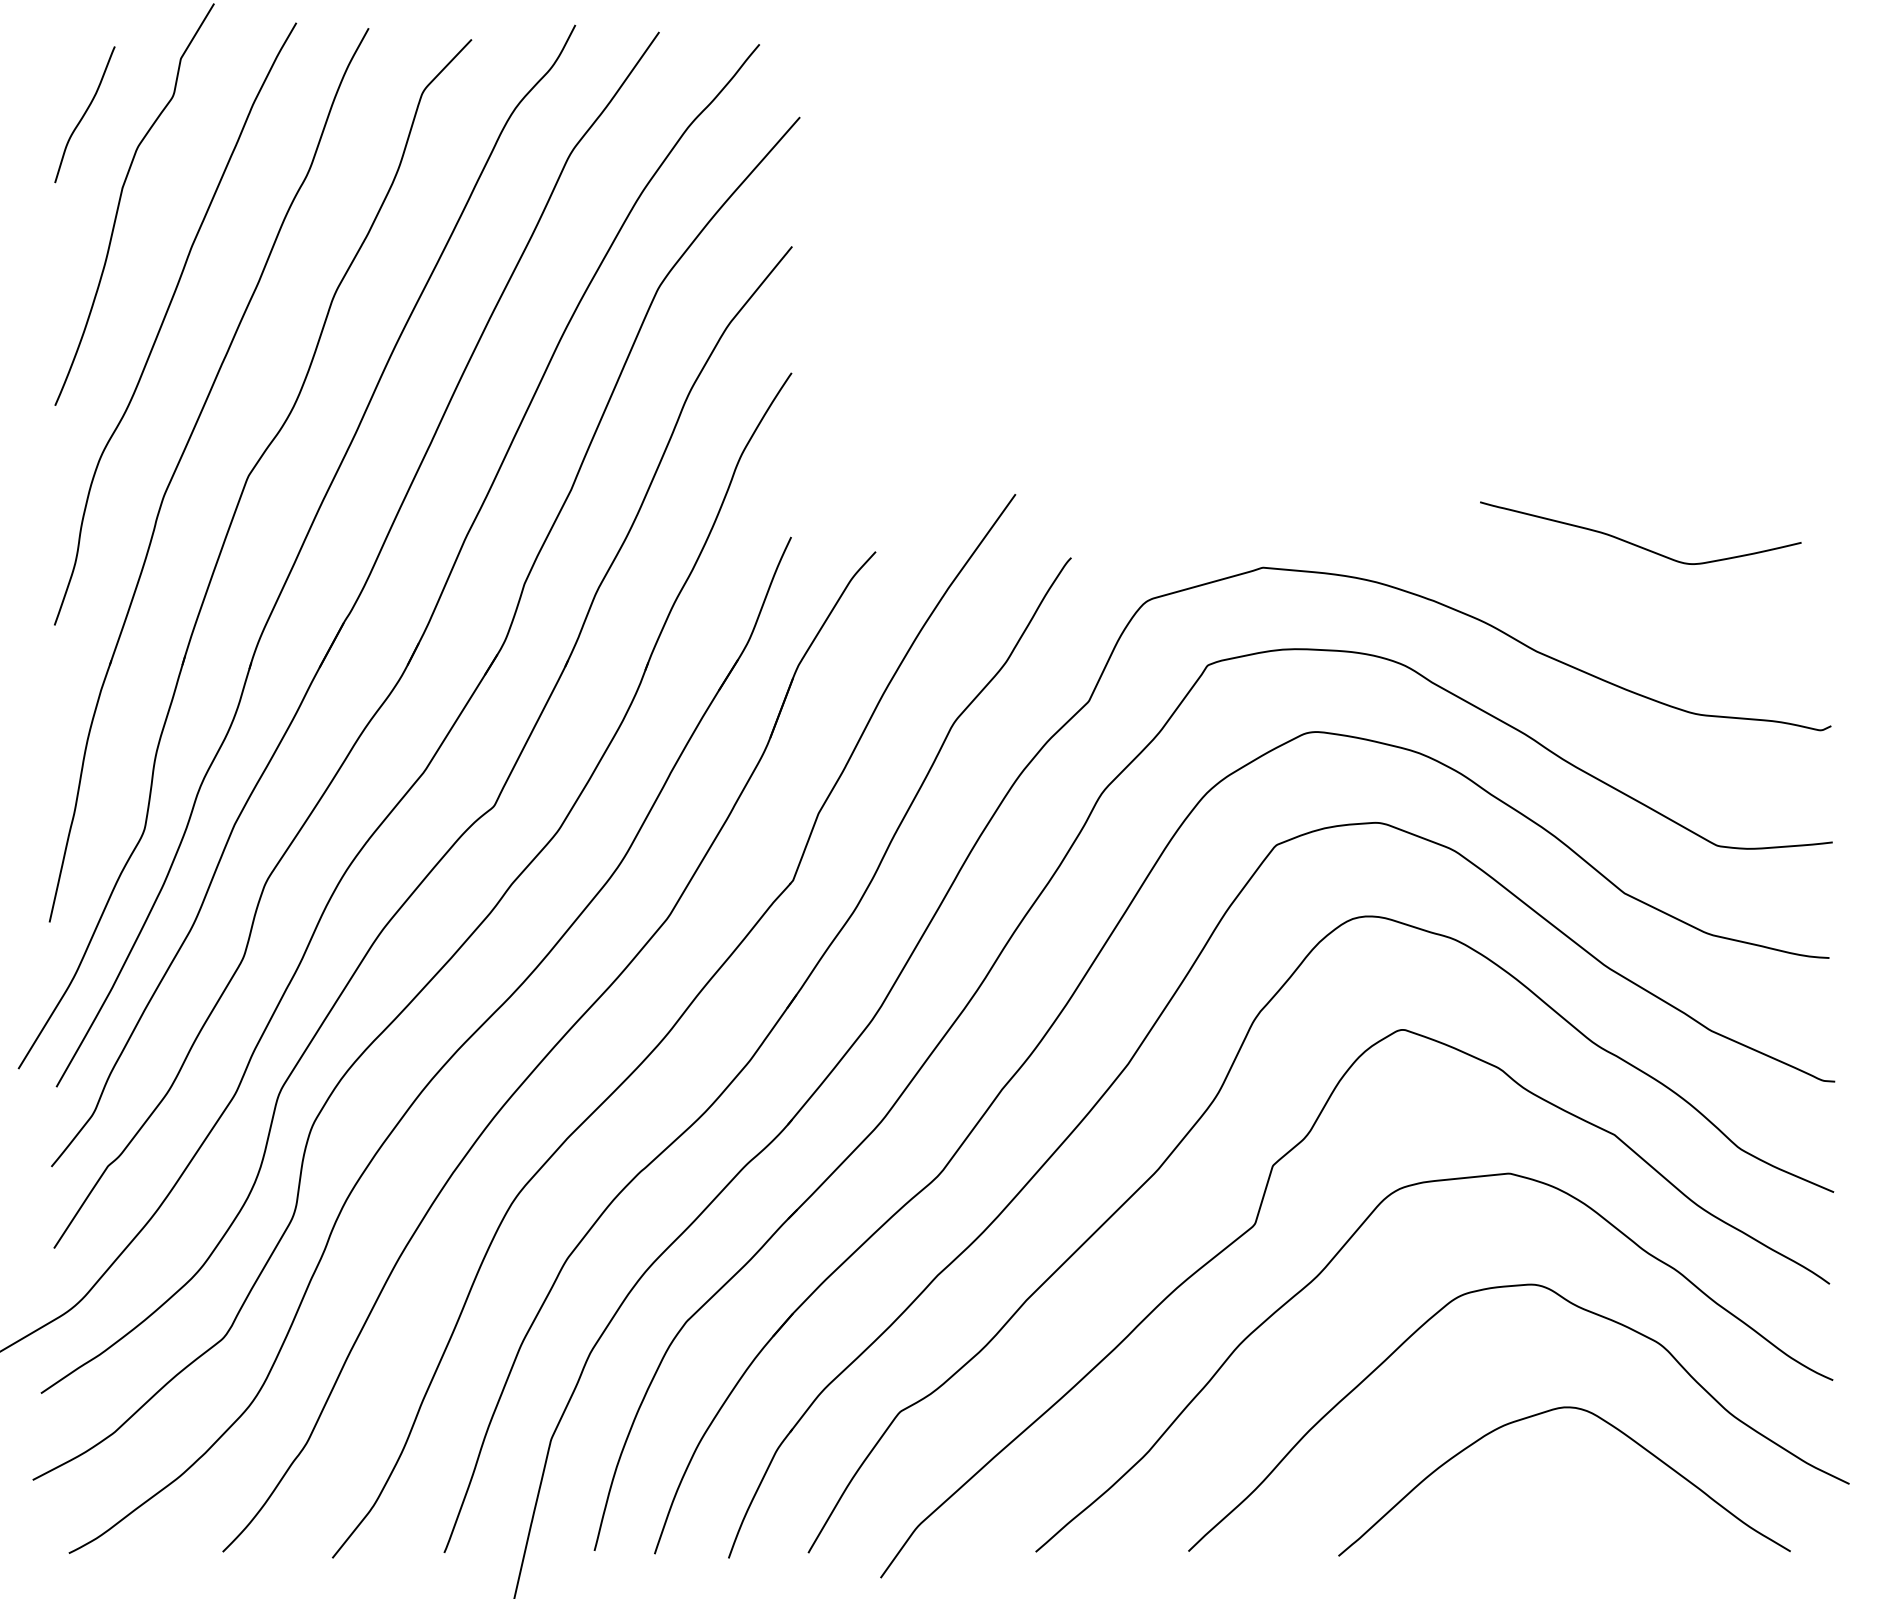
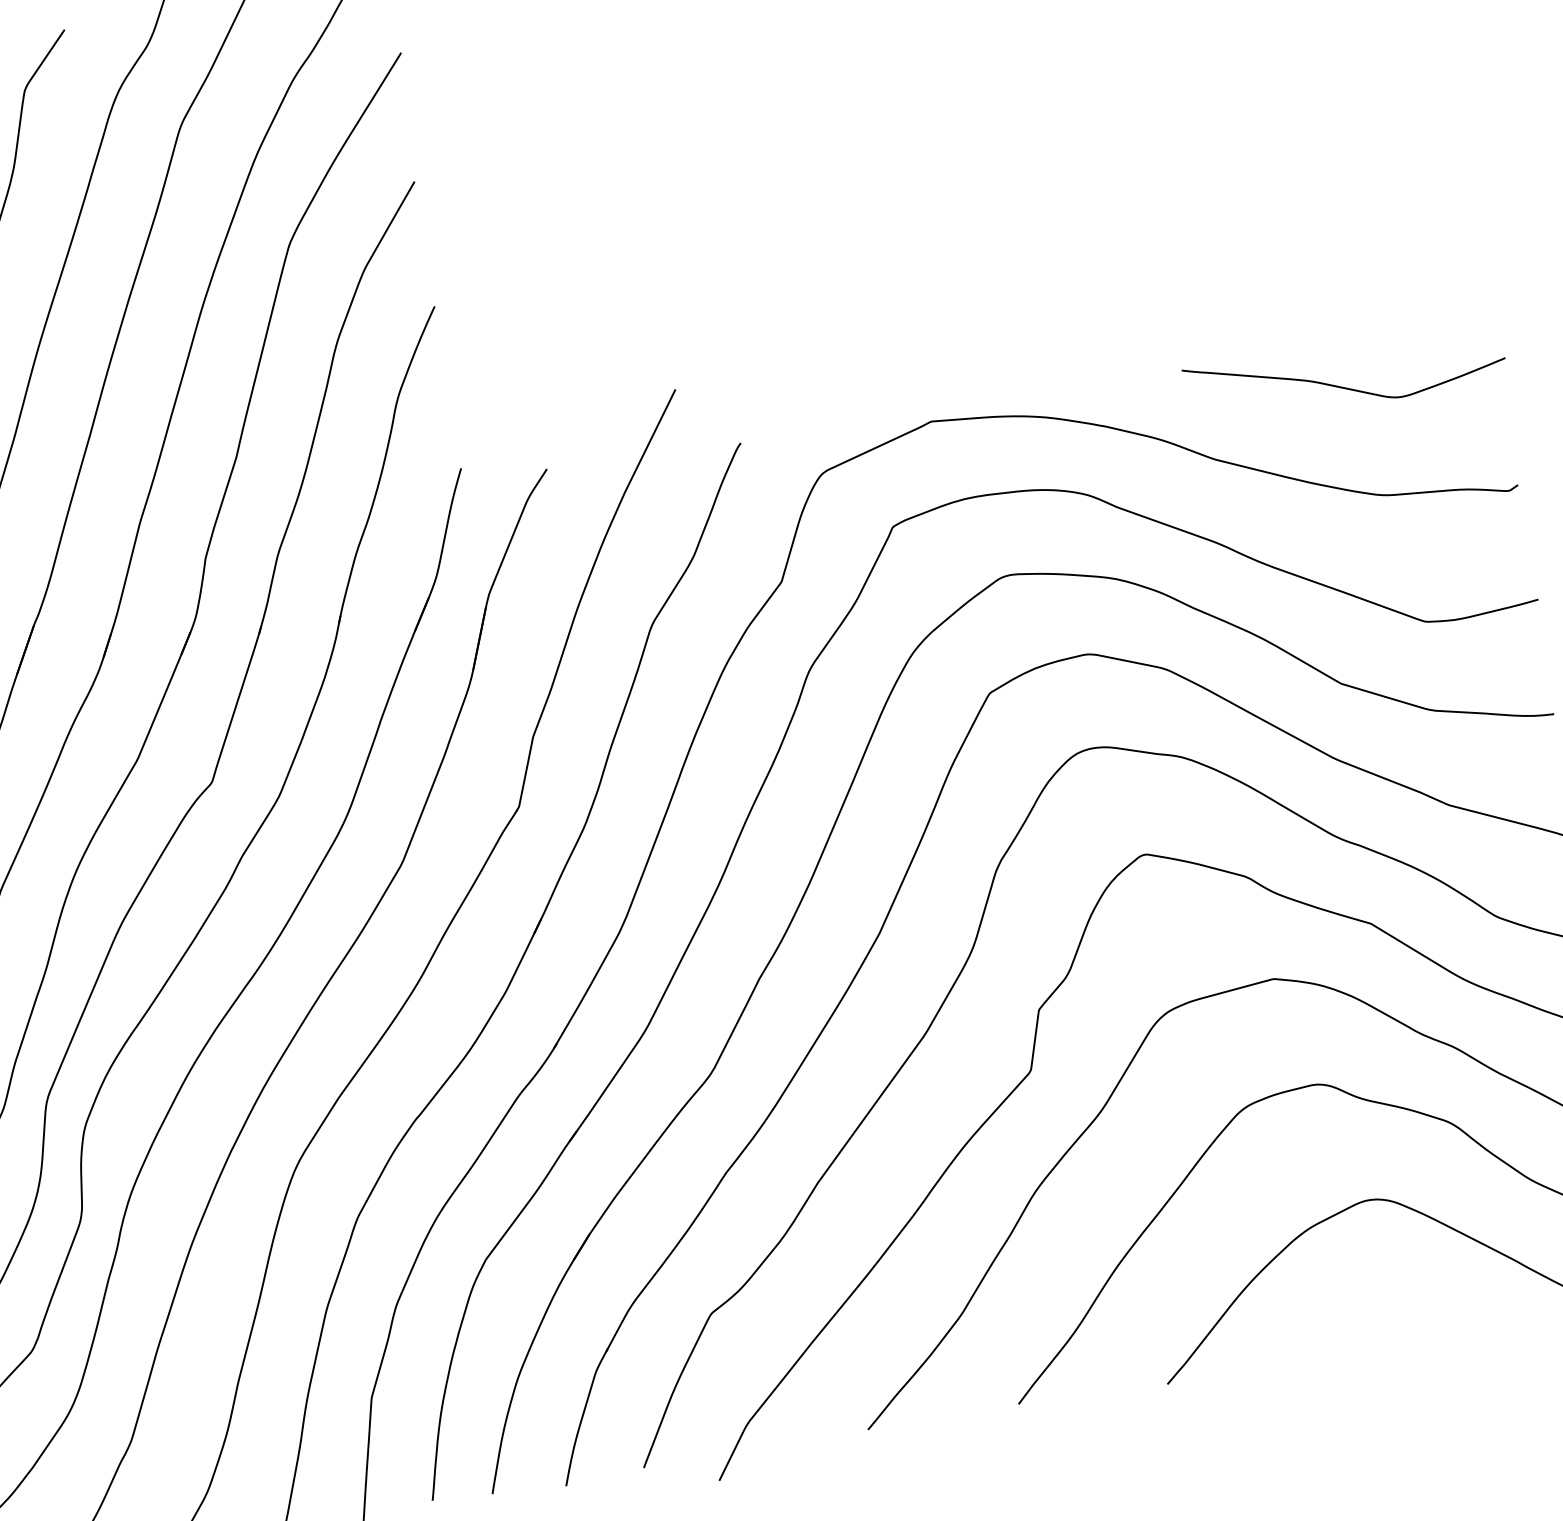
curve: (1634, 543) -> (1340, 386), moved

